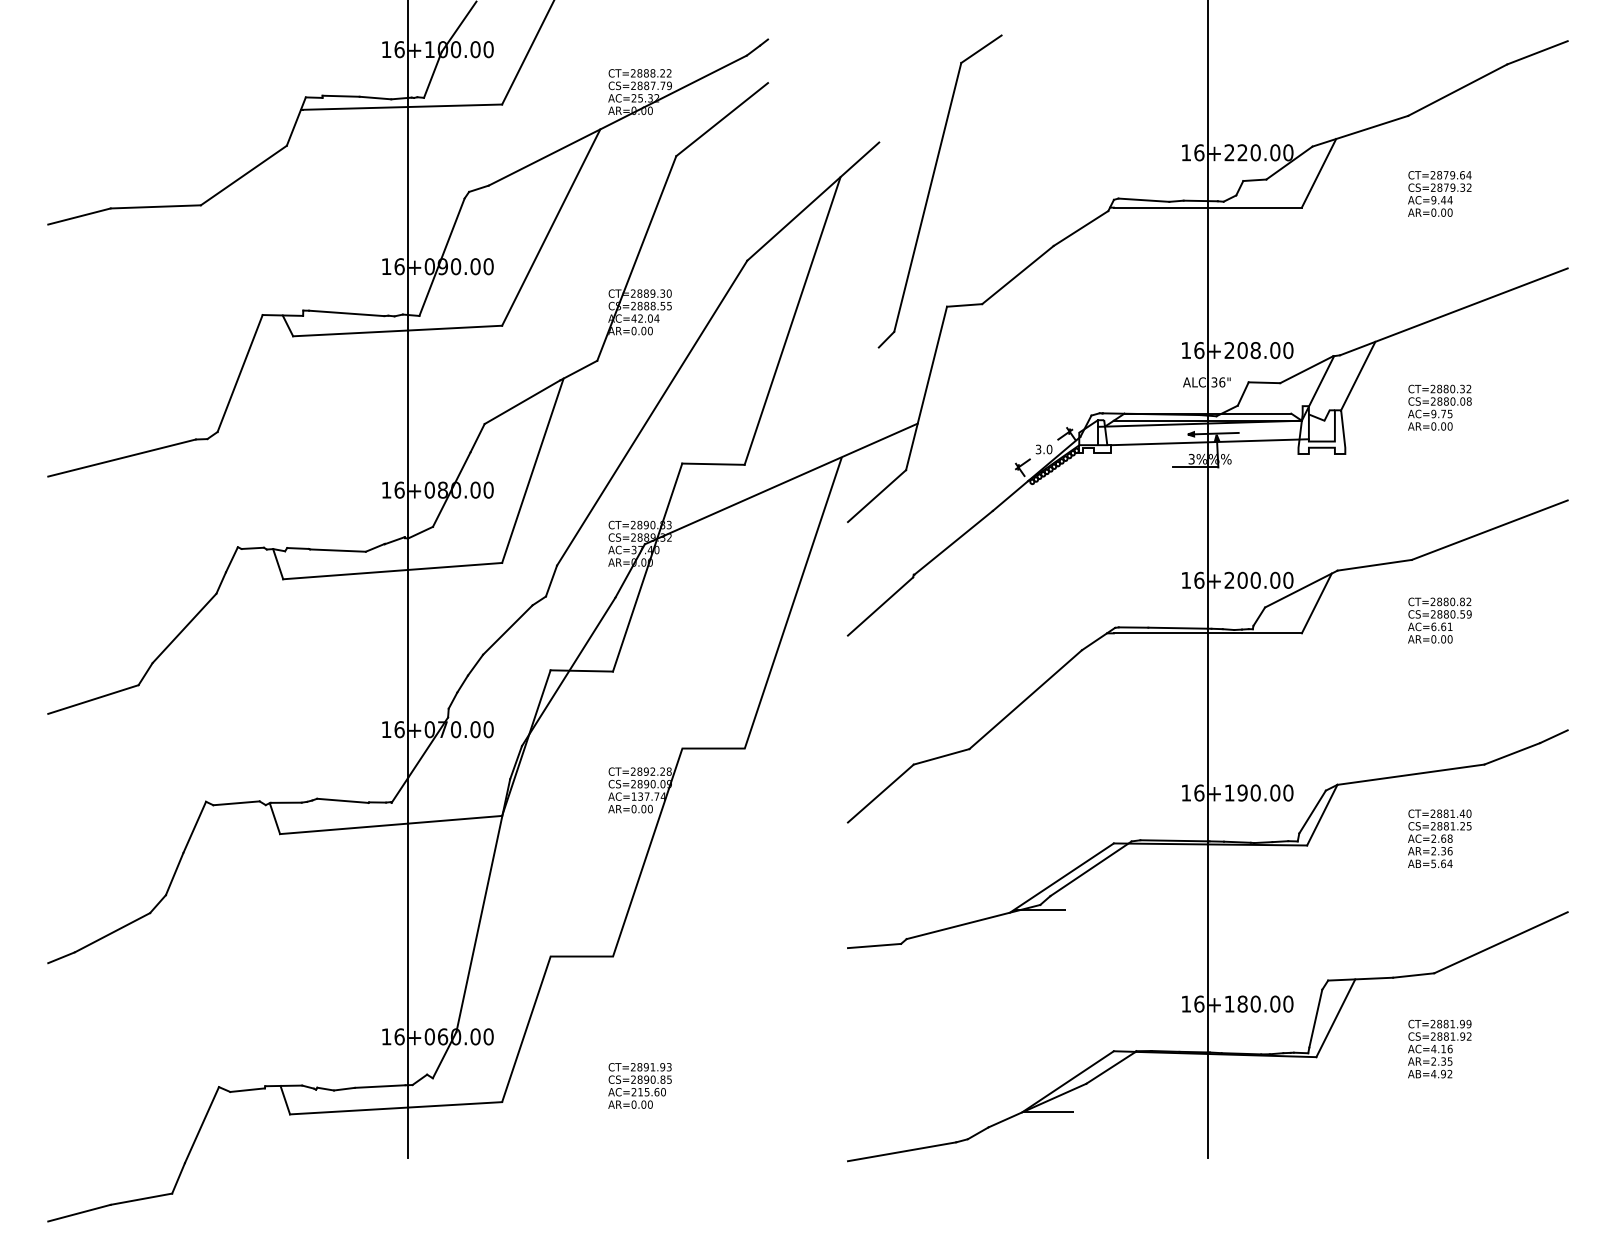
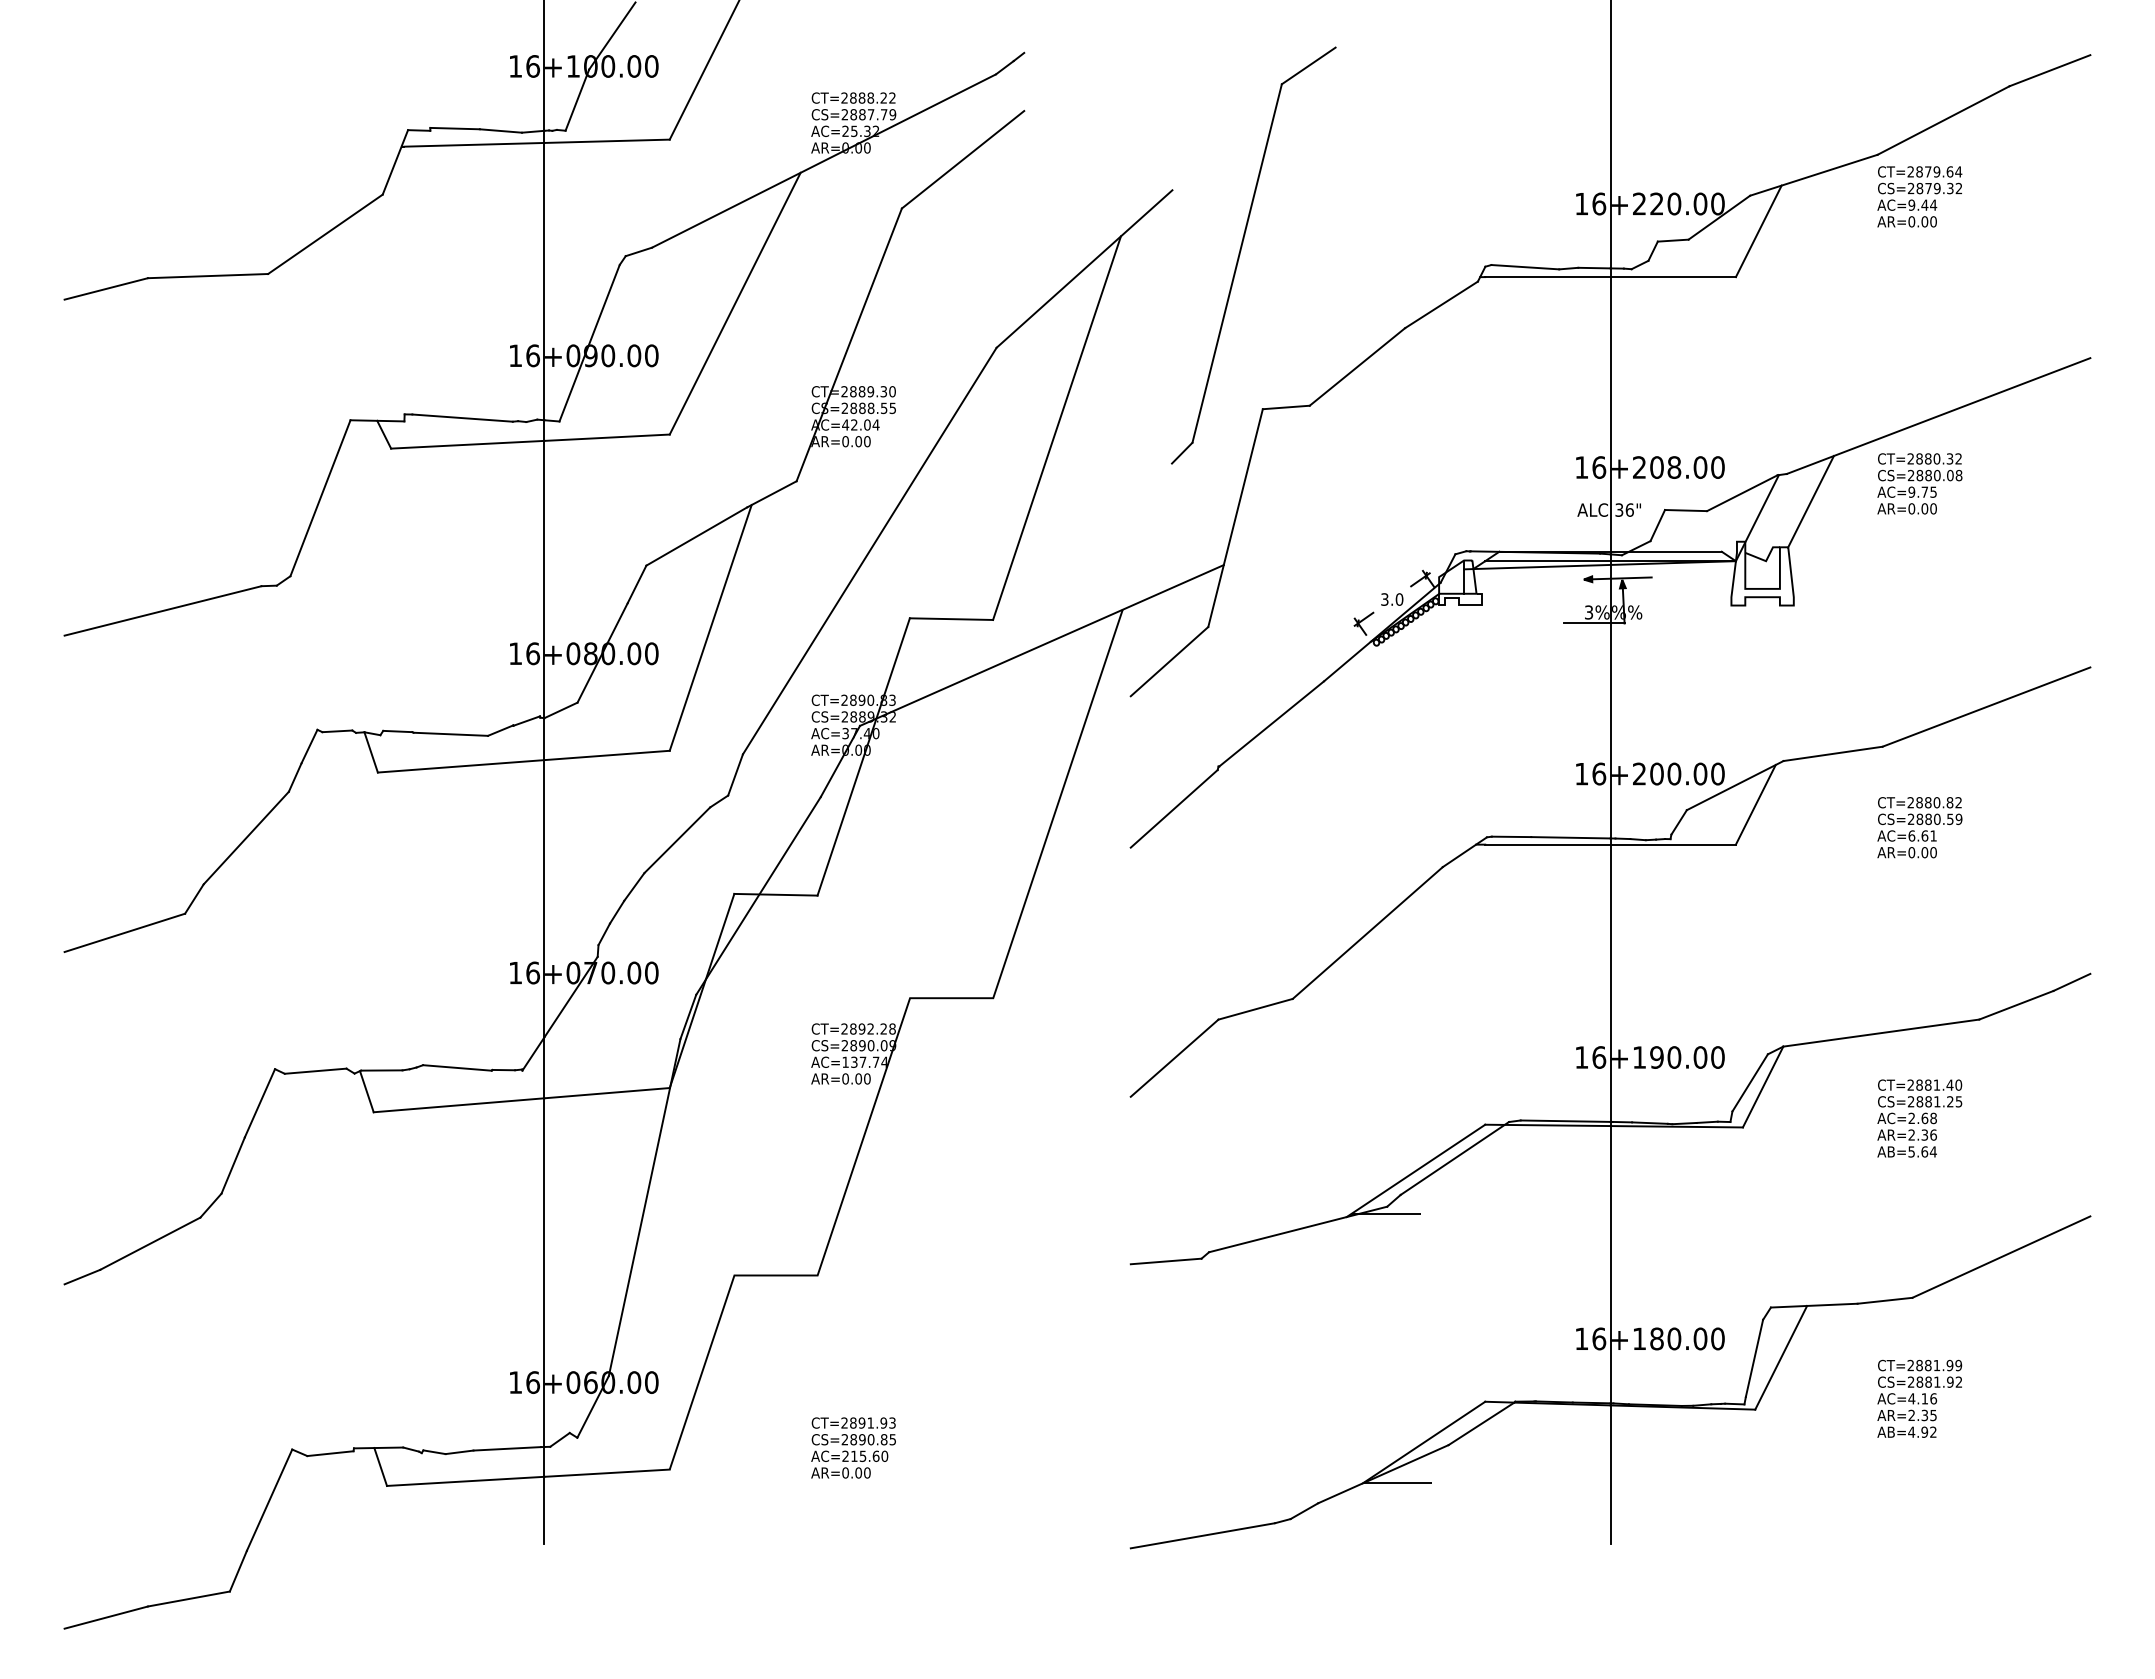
text: (1439, 193) -> (1919, 196), moved
text: (1439, 407) -> (1919, 483), moved
line: (1210, 441) -> (1613, 589), removed

